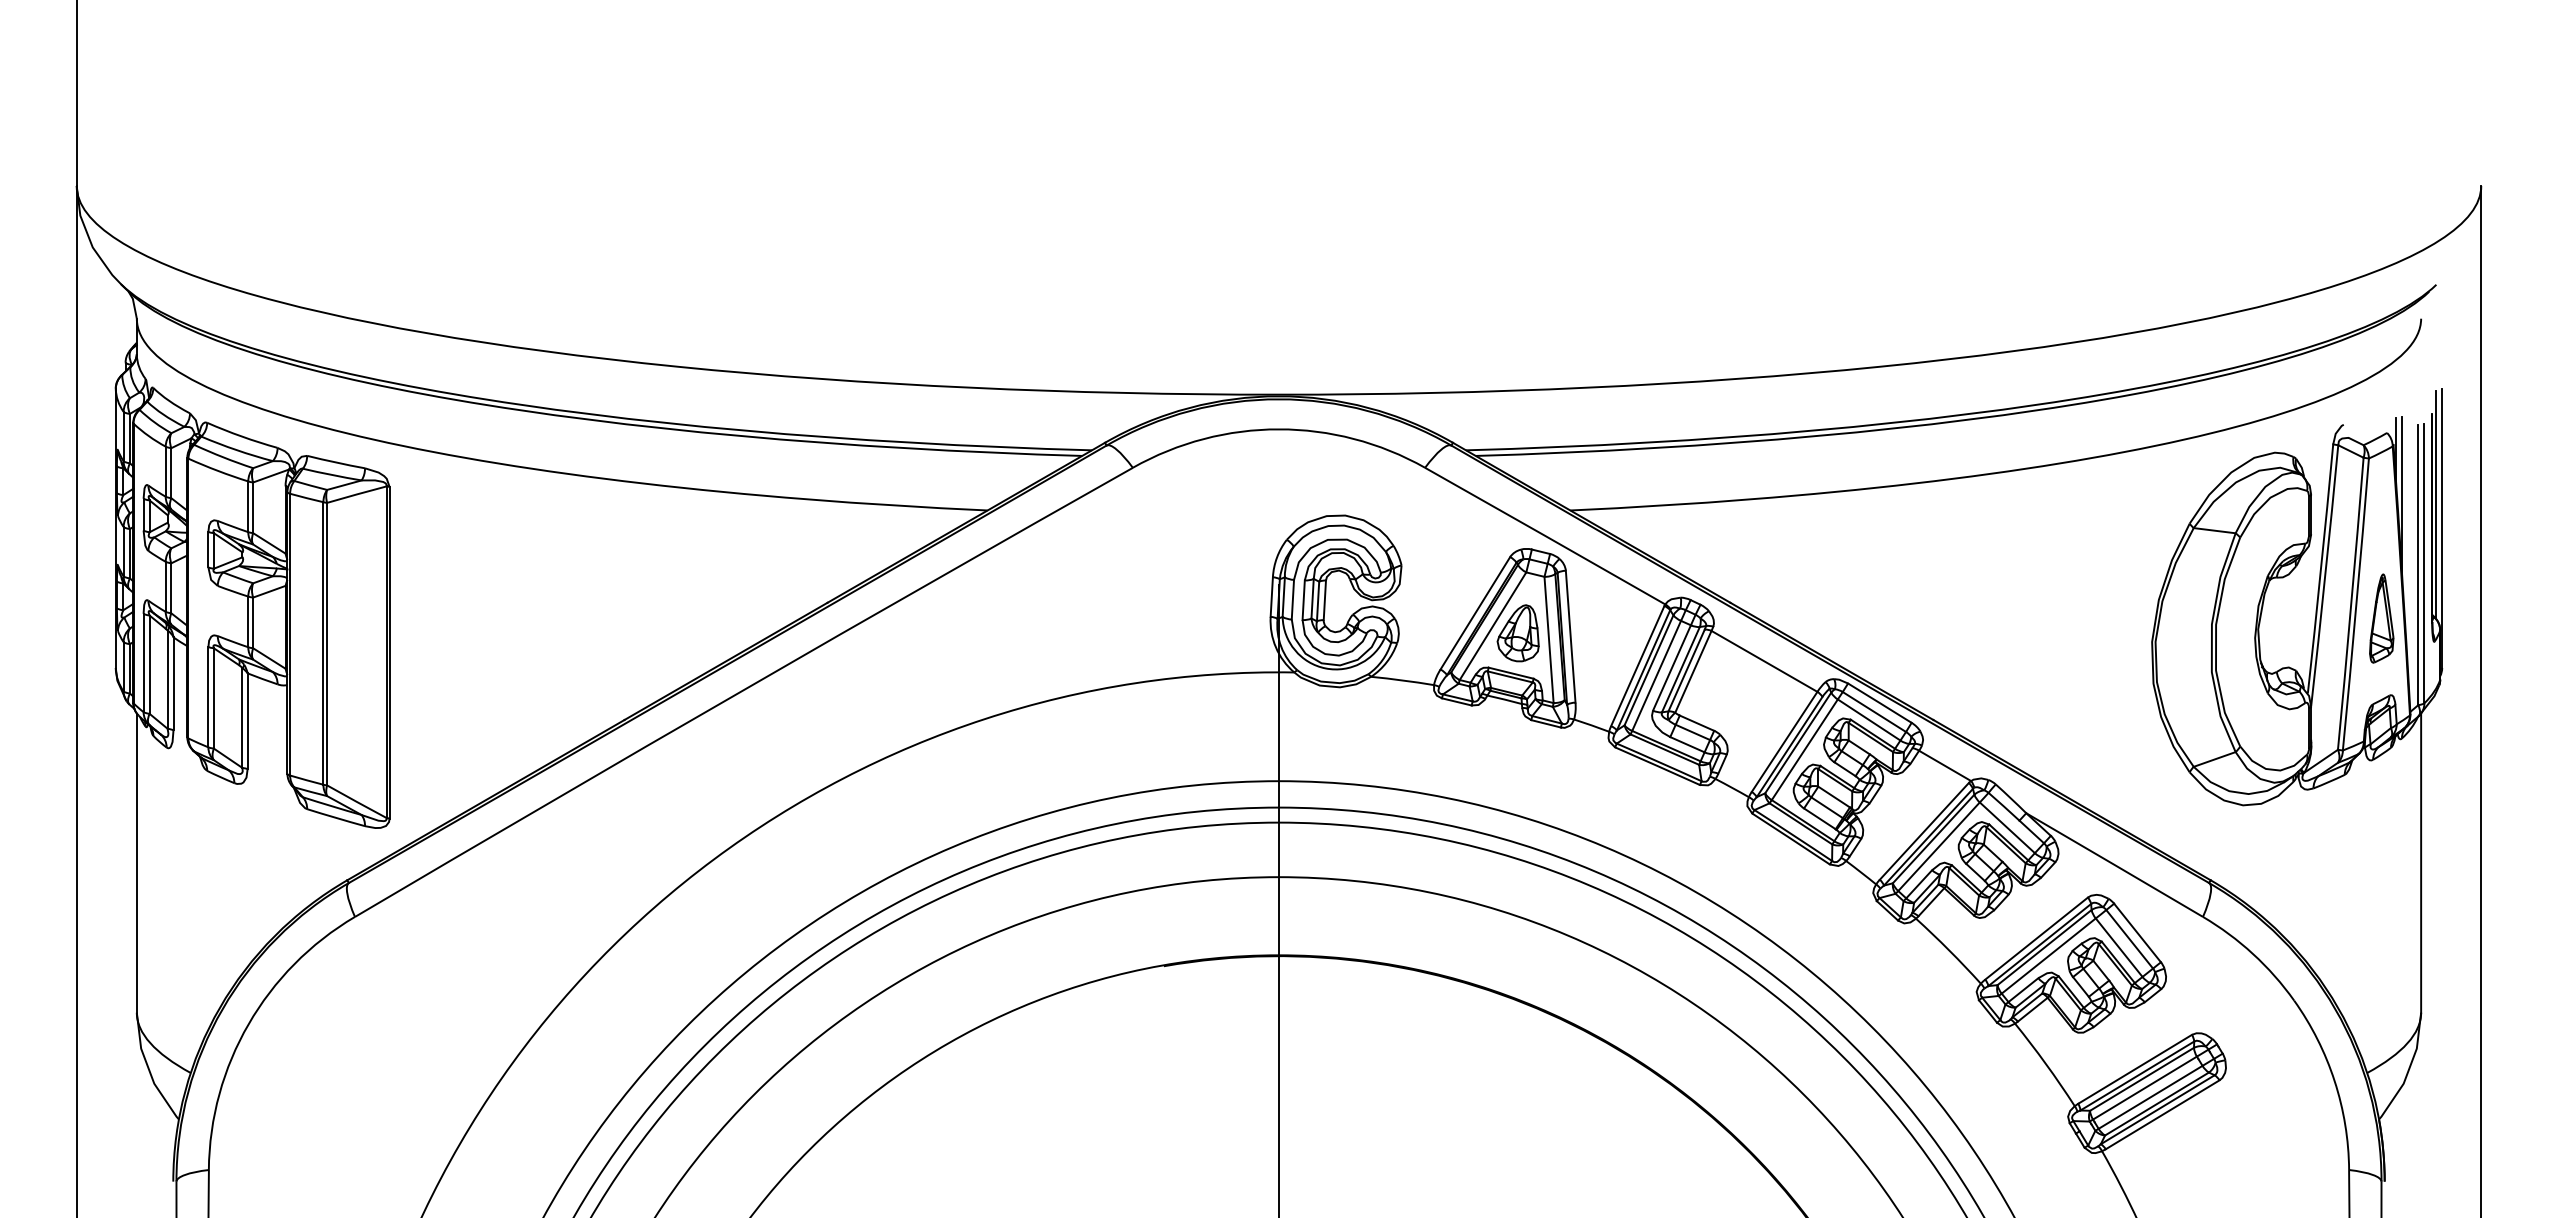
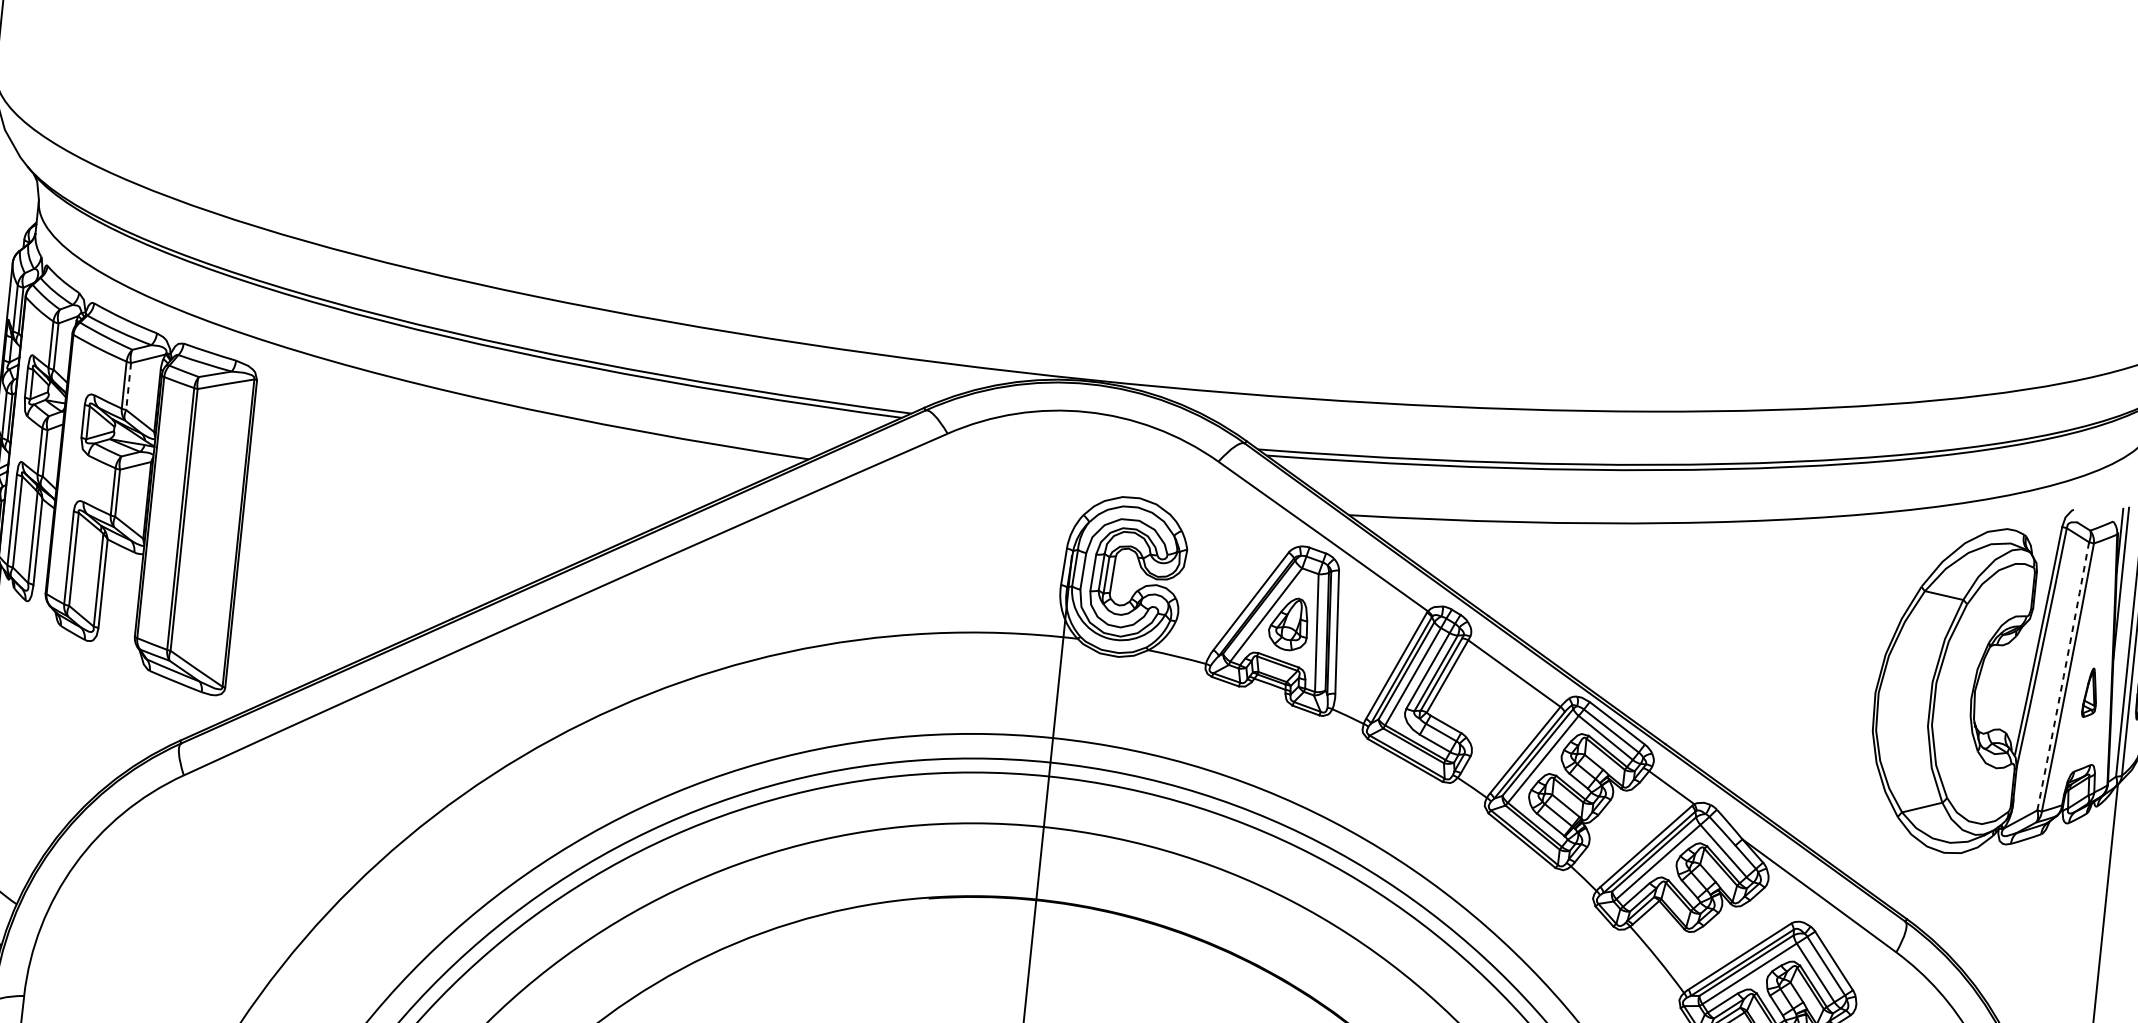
line: (253, 508) -> (128, 387), solid -> dashed
arc: (2351, 603) -> (2063, 676), solid -> dashed
part: (2381, 618) -> (2090, 692), size x0.6

